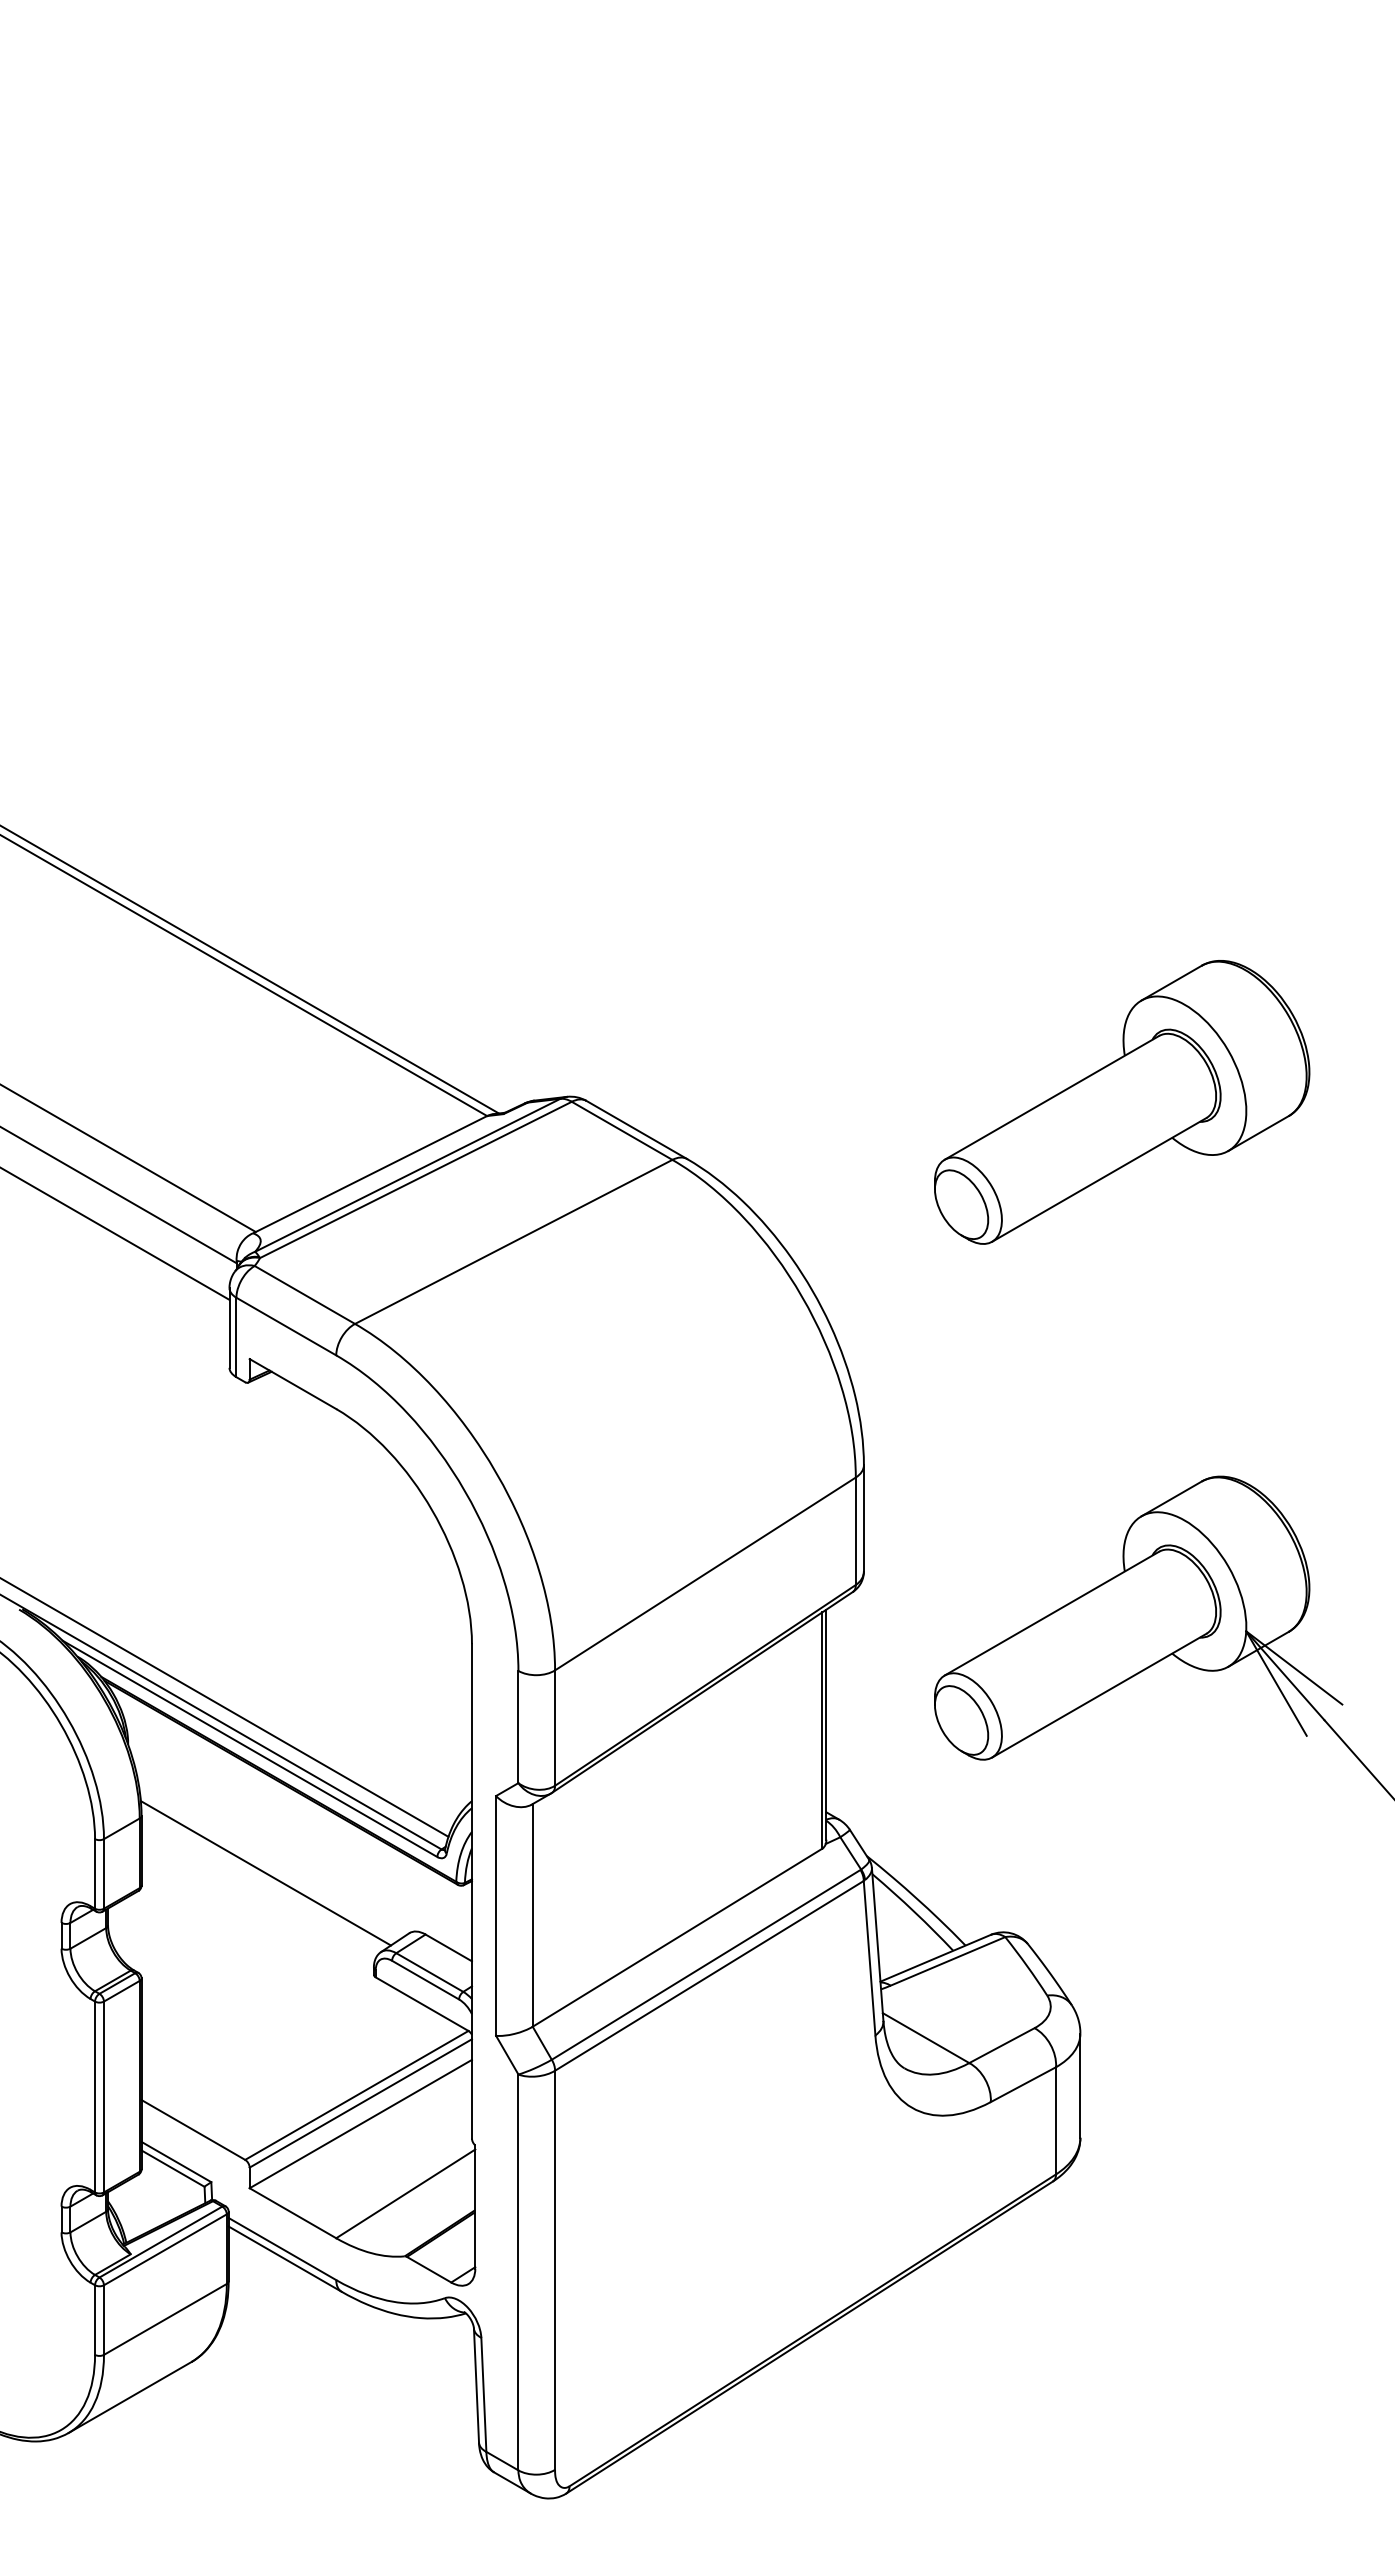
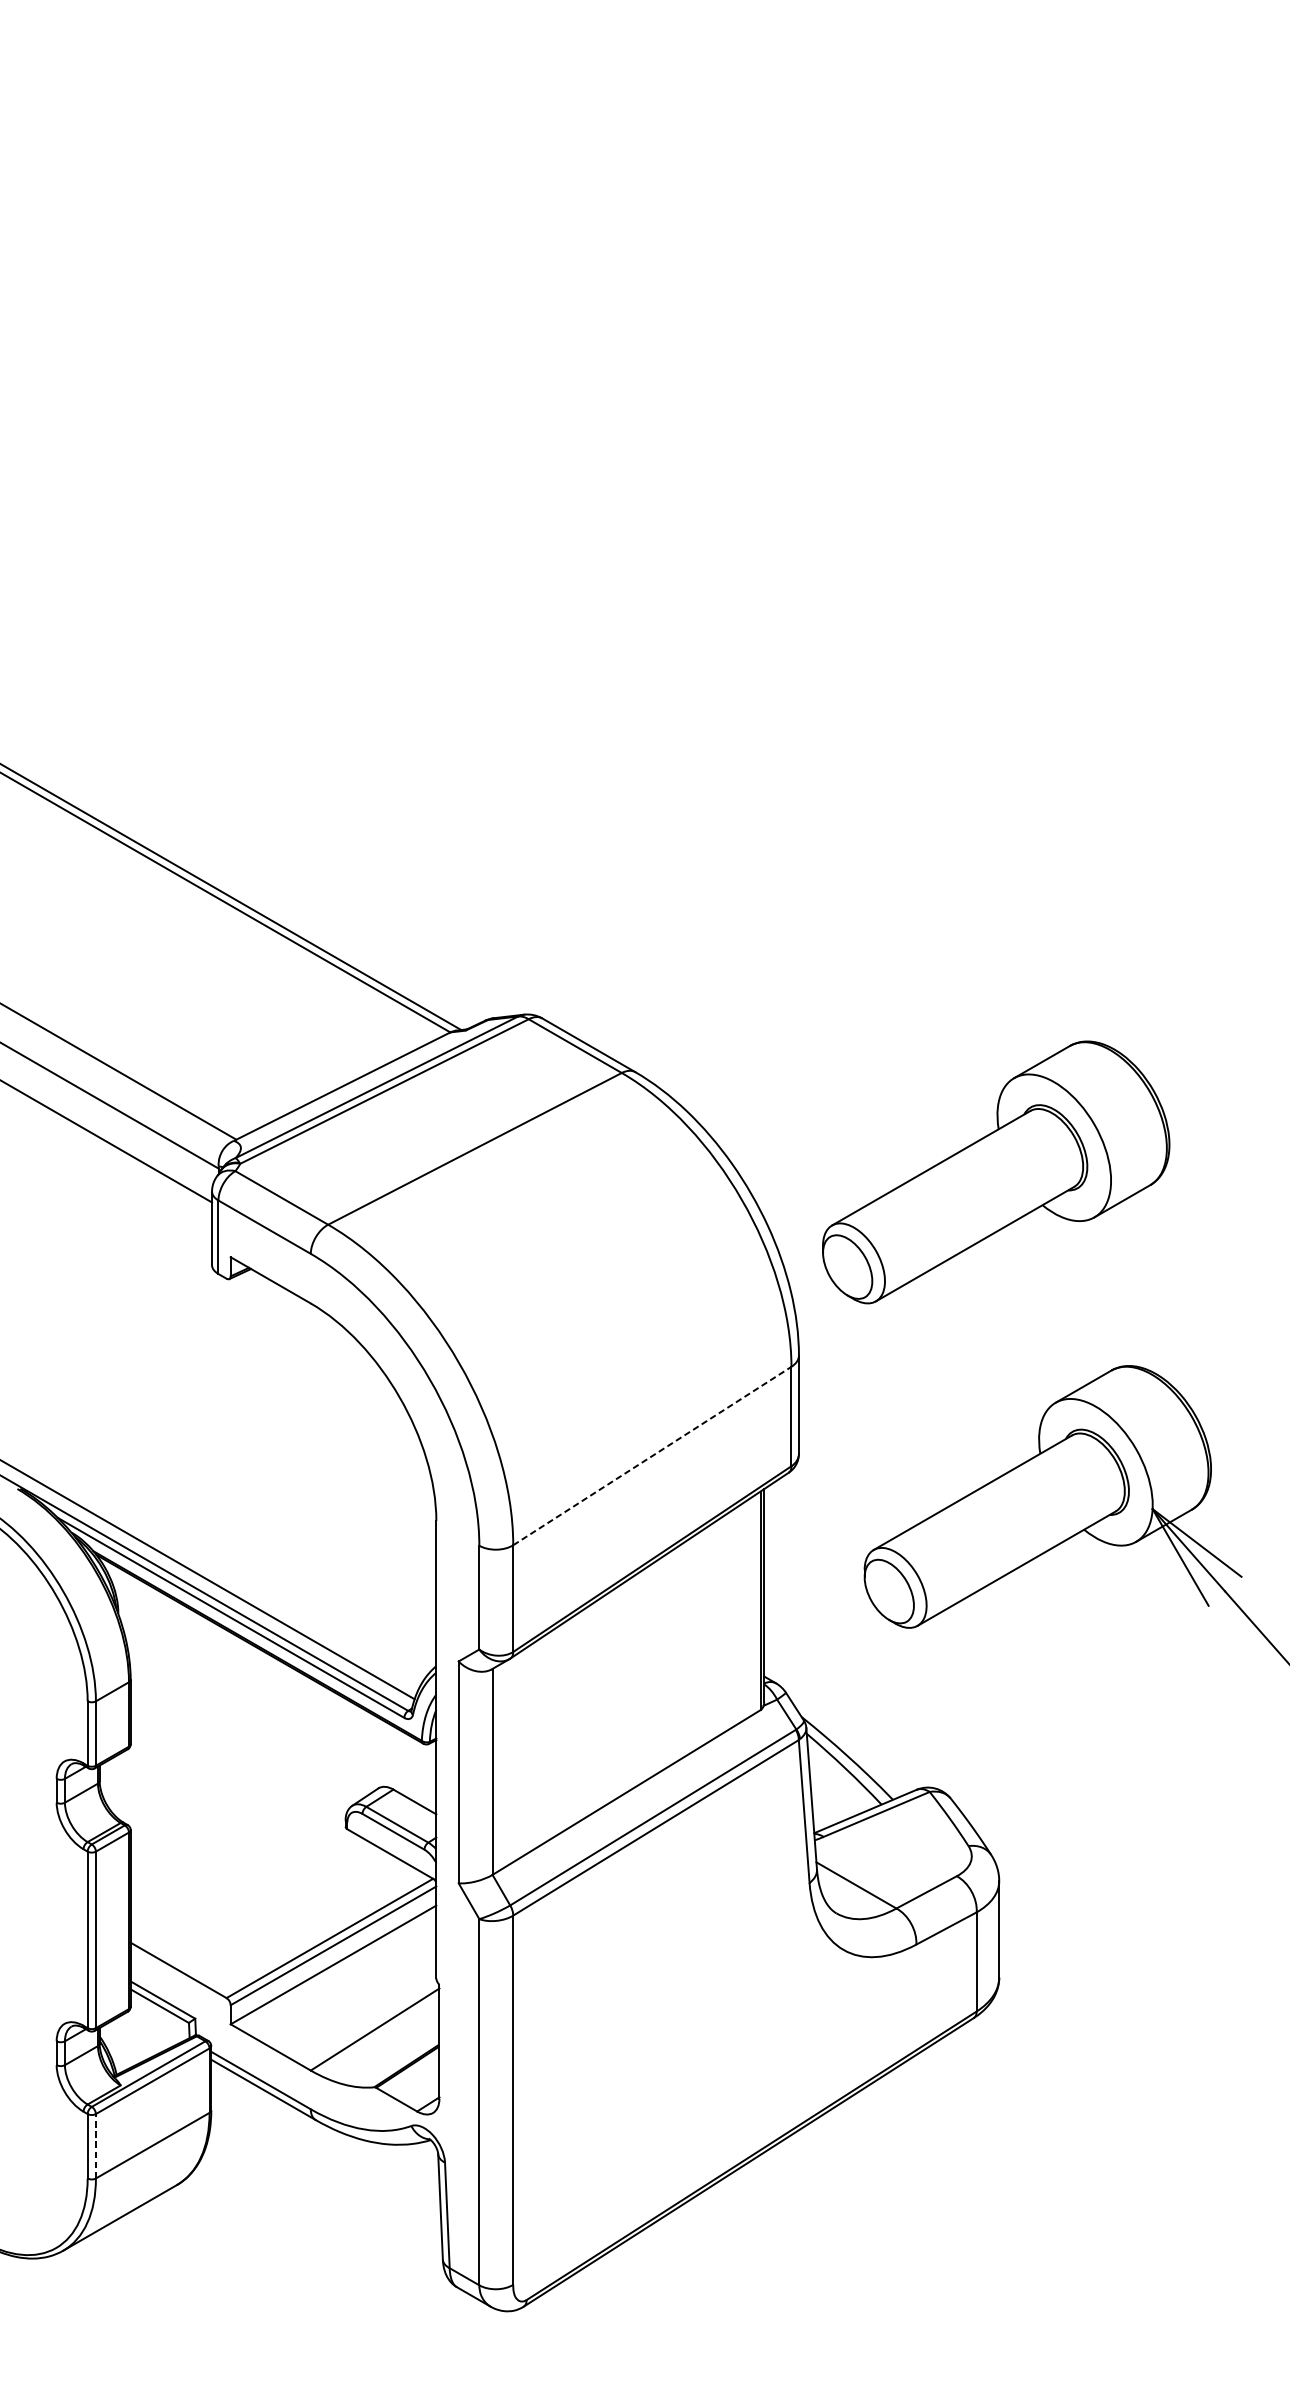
part: (1122, 1102) -> (996, 1172), moved
line: (705, 1573) -> (652, 1455), solid -> dashed
line: (265, 1873) -> (245, 1733), removed
line: (103, 2320) -> (95, 2146), solid -> dashed

